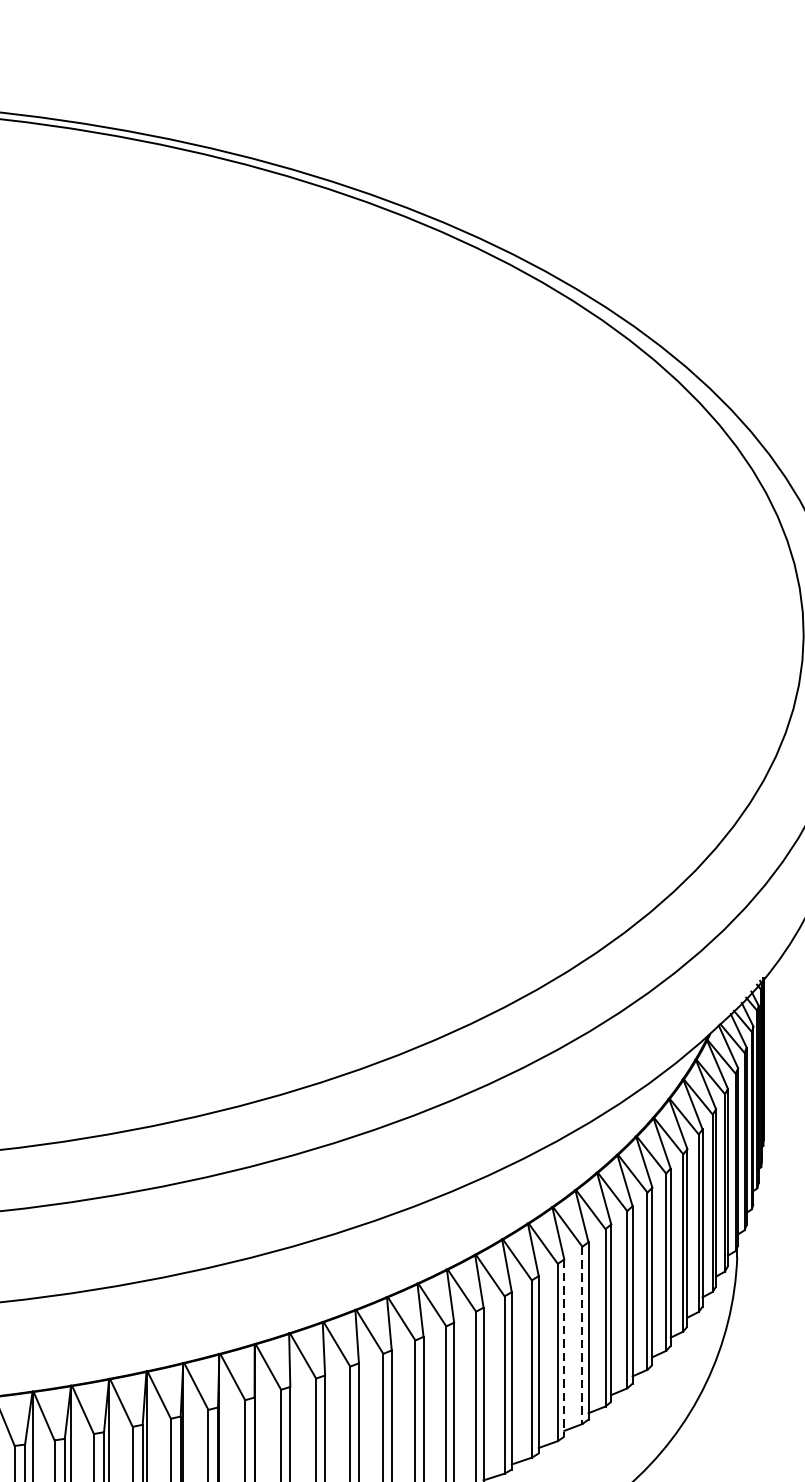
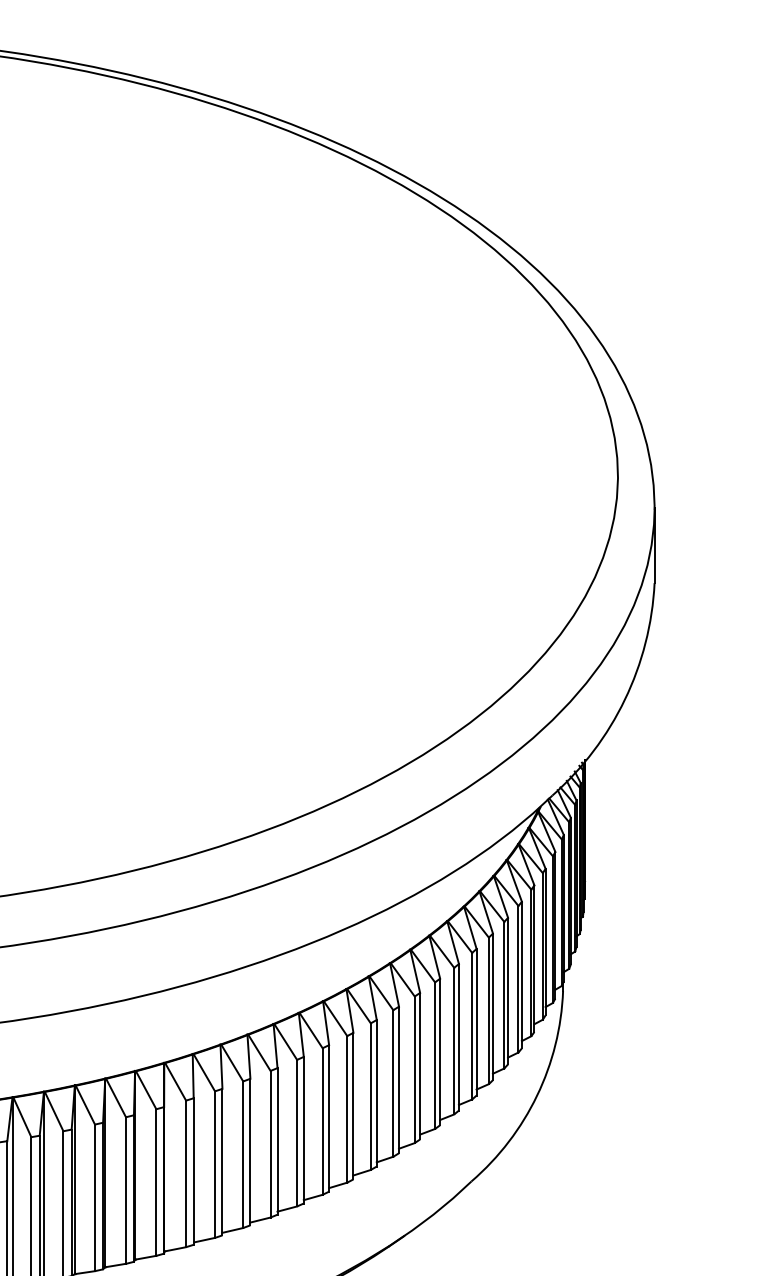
line: (582, 1336) -> (435, 1056), dashed -> solid
line: (564, 1348) -> (420, 1066), dashed -> solid

